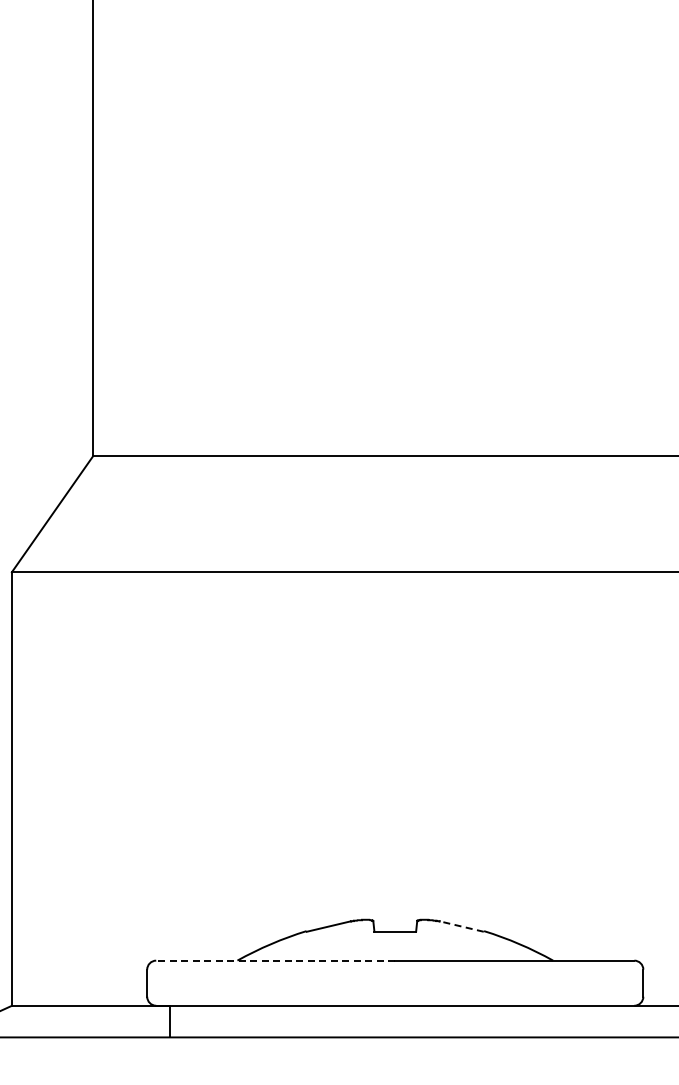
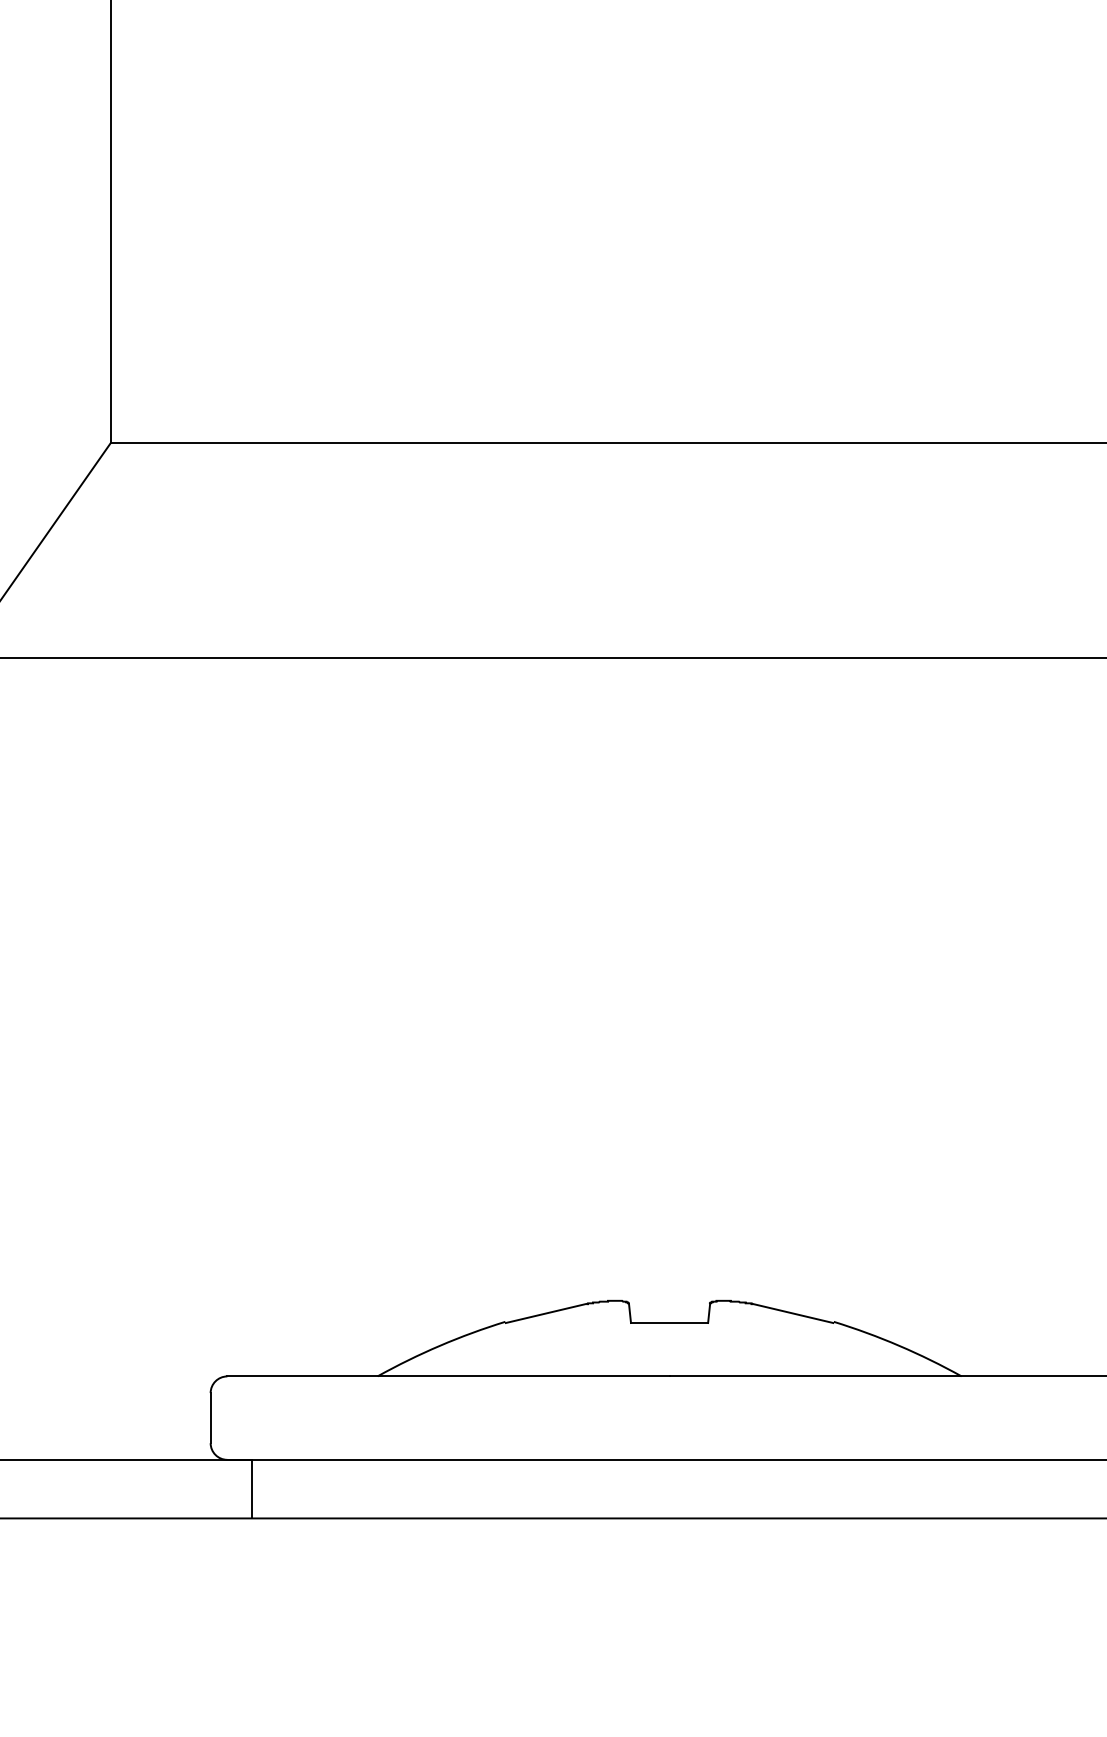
line: (461, 926) -> (792, 1313), dashed -> solid
line: (275, 960) -> (447, 1376), dashed -> solid

